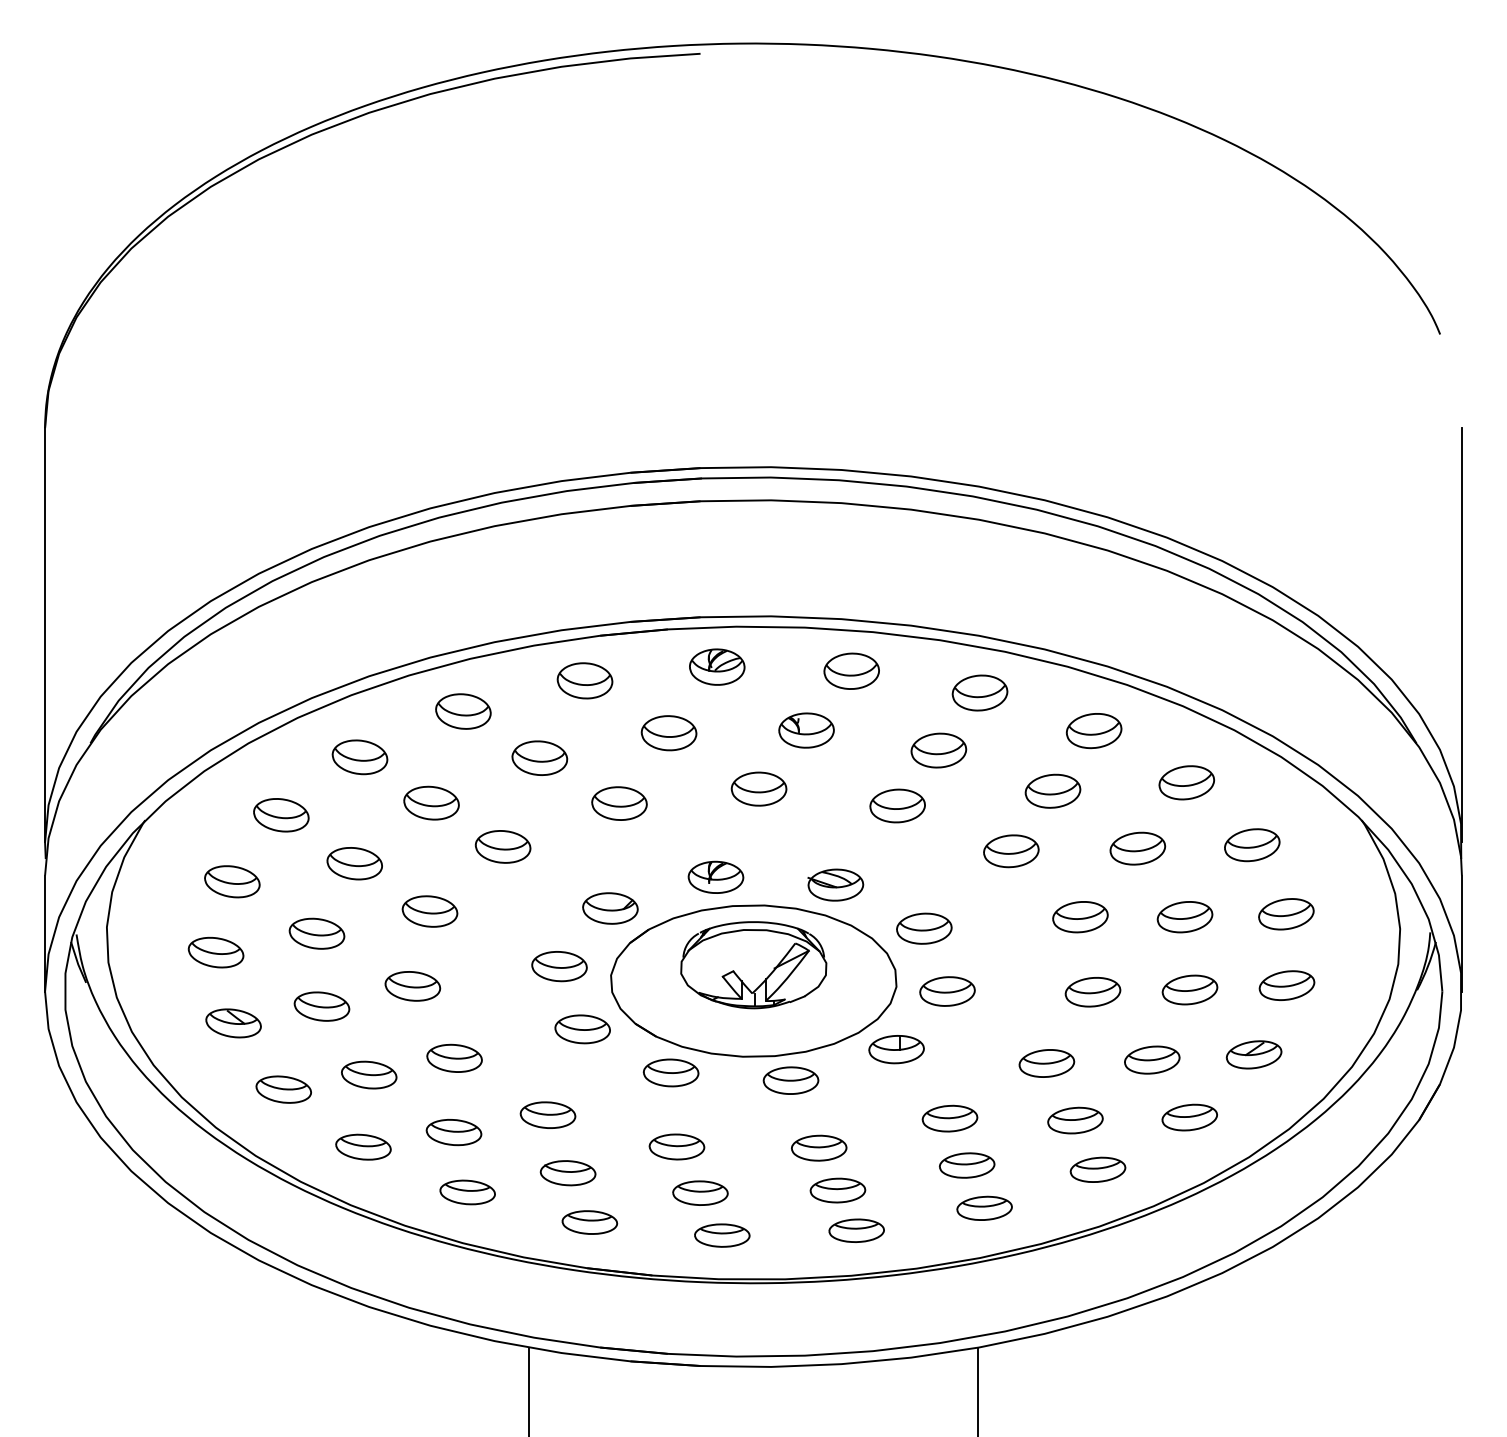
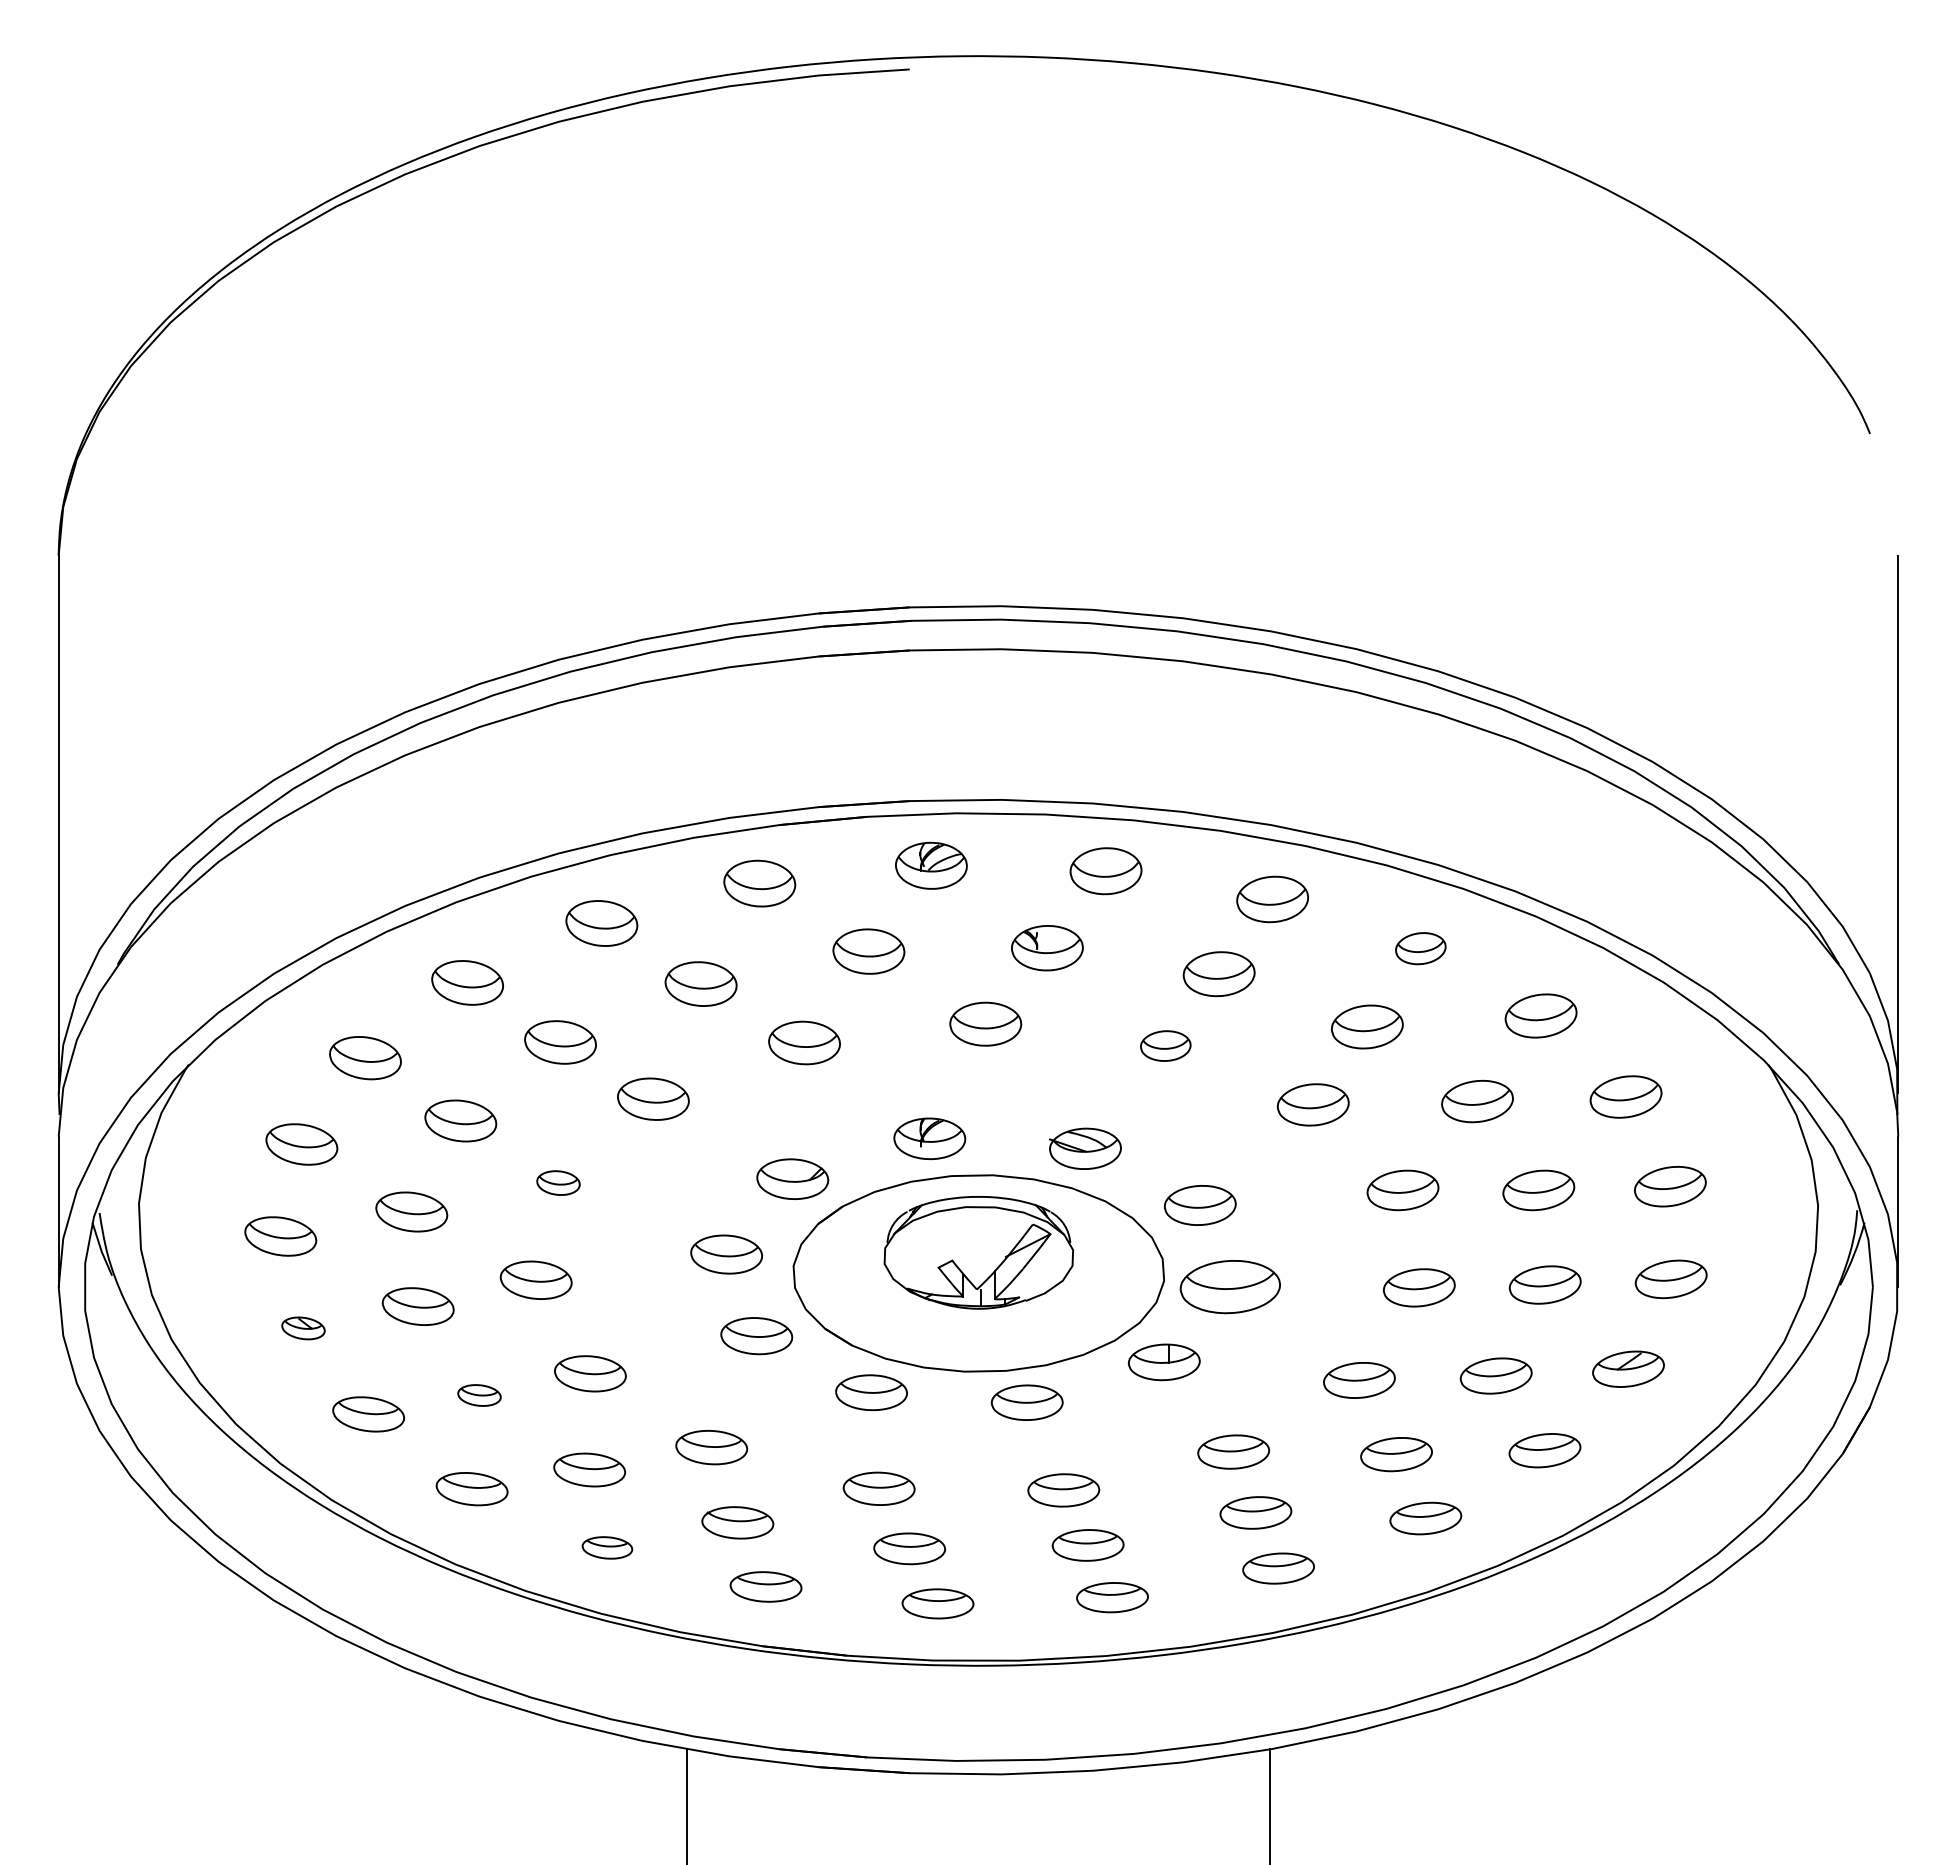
part: (1093, 730) -> (1420, 948), size x0.7
part: (897, 805) -> (1165, 1045), size x0.7
part: (430, 911) -> (558, 1182), size x0.6
part: (947, 991) -> (1230, 1286), size x1.4
part: (233, 1023) -> (303, 1328), size x0.6
part: (369, 1075) -> (479, 1395), size x0.6
part: (467, 1192) -> (607, 1547), size x0.7

